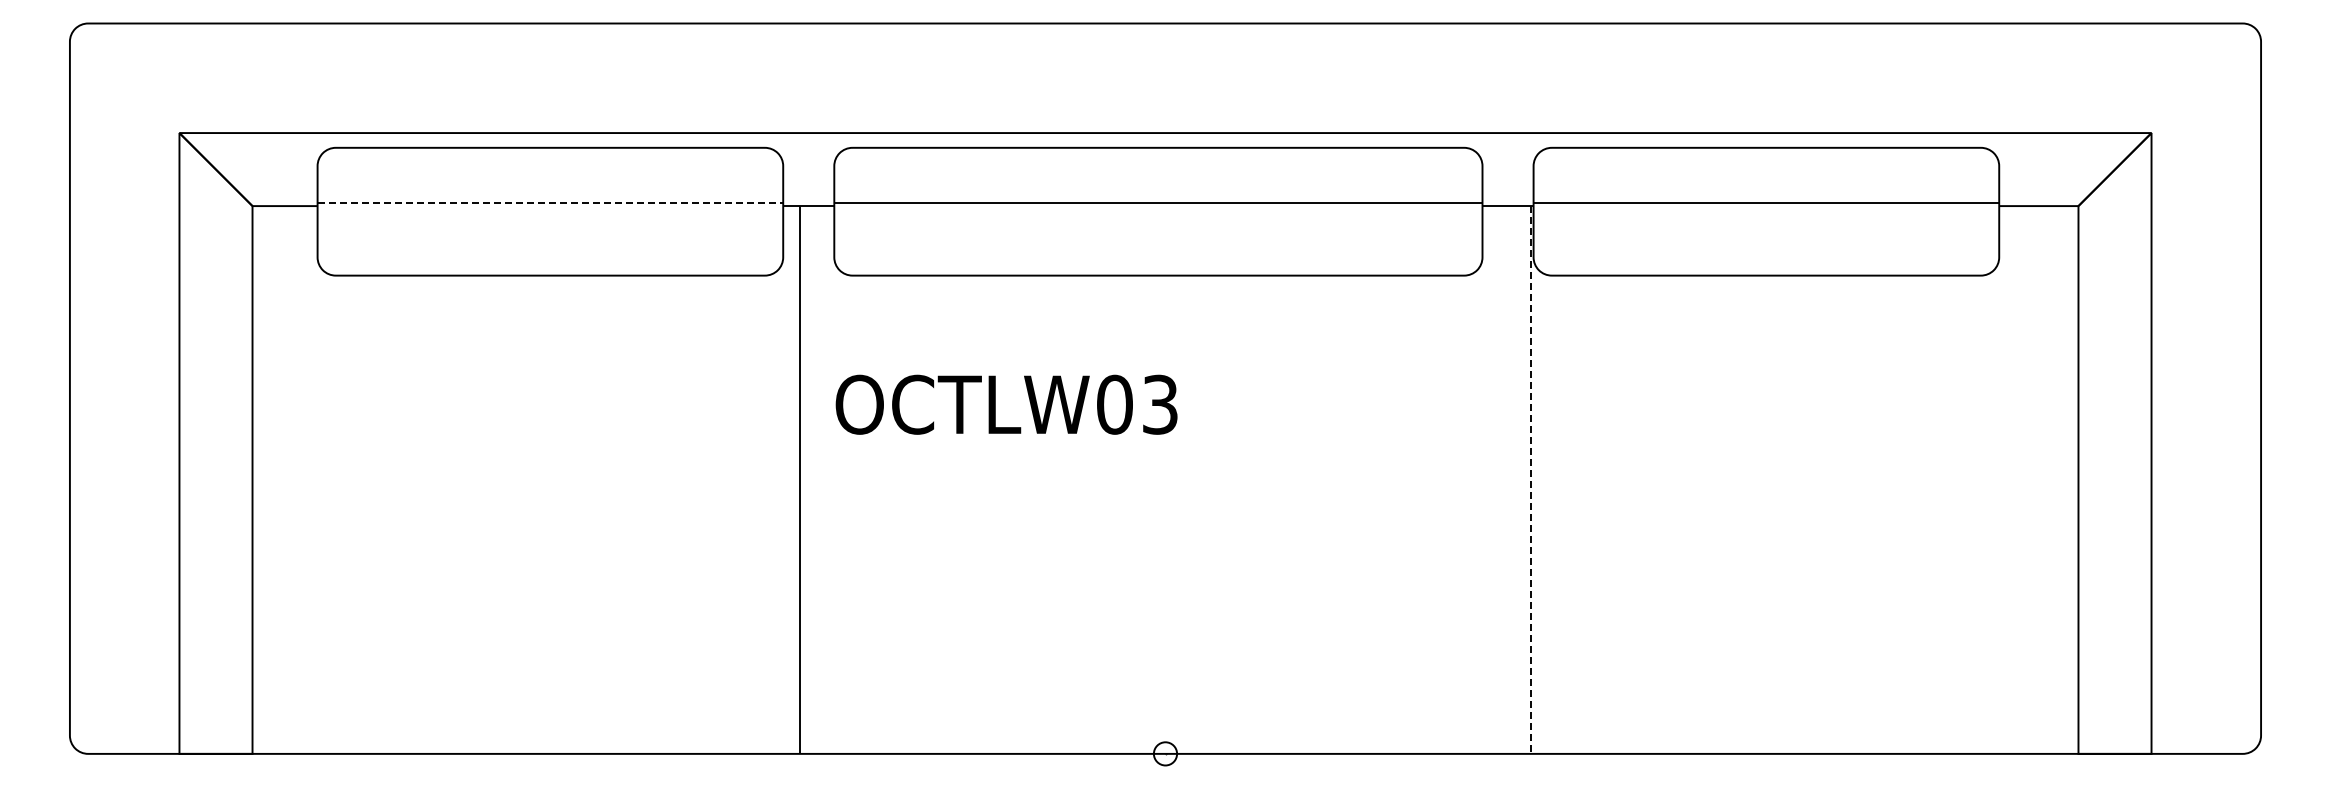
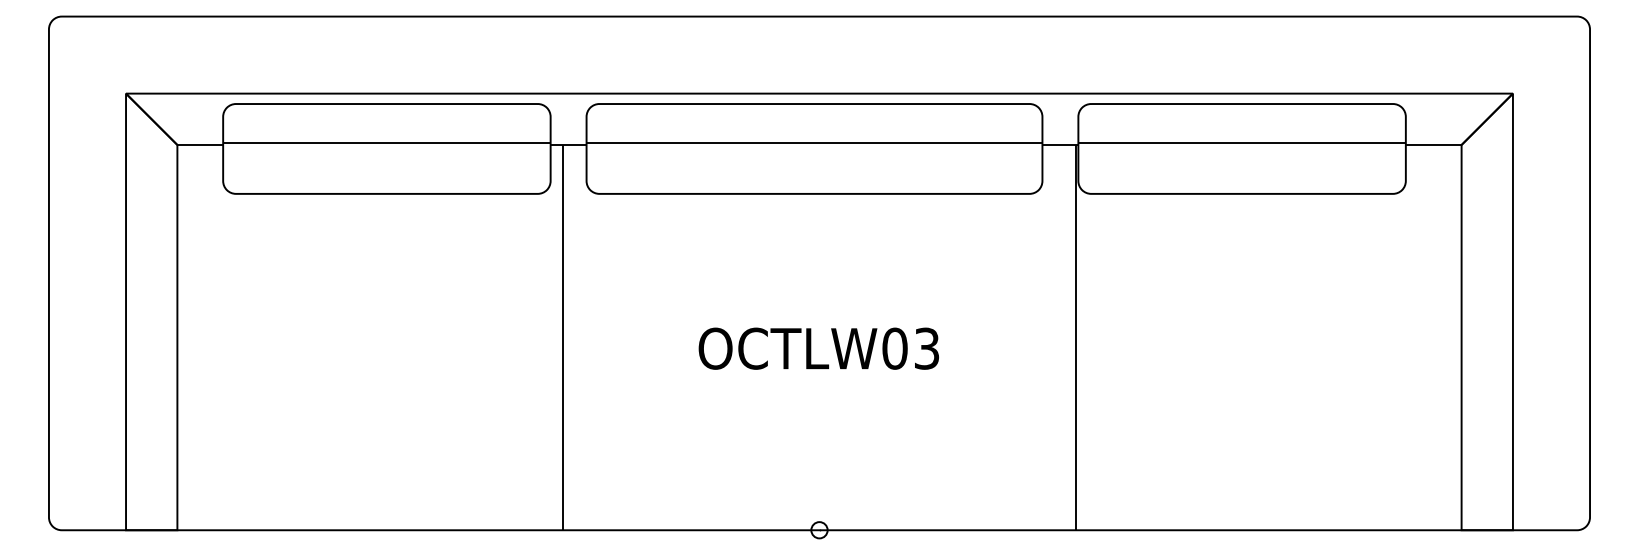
line: (550, 202) -> (386, 142), dashed -> solid
text: (1006, 404) -> (818, 348), moved
line: (1530, 479) -> (1076, 337), dashed -> solid

